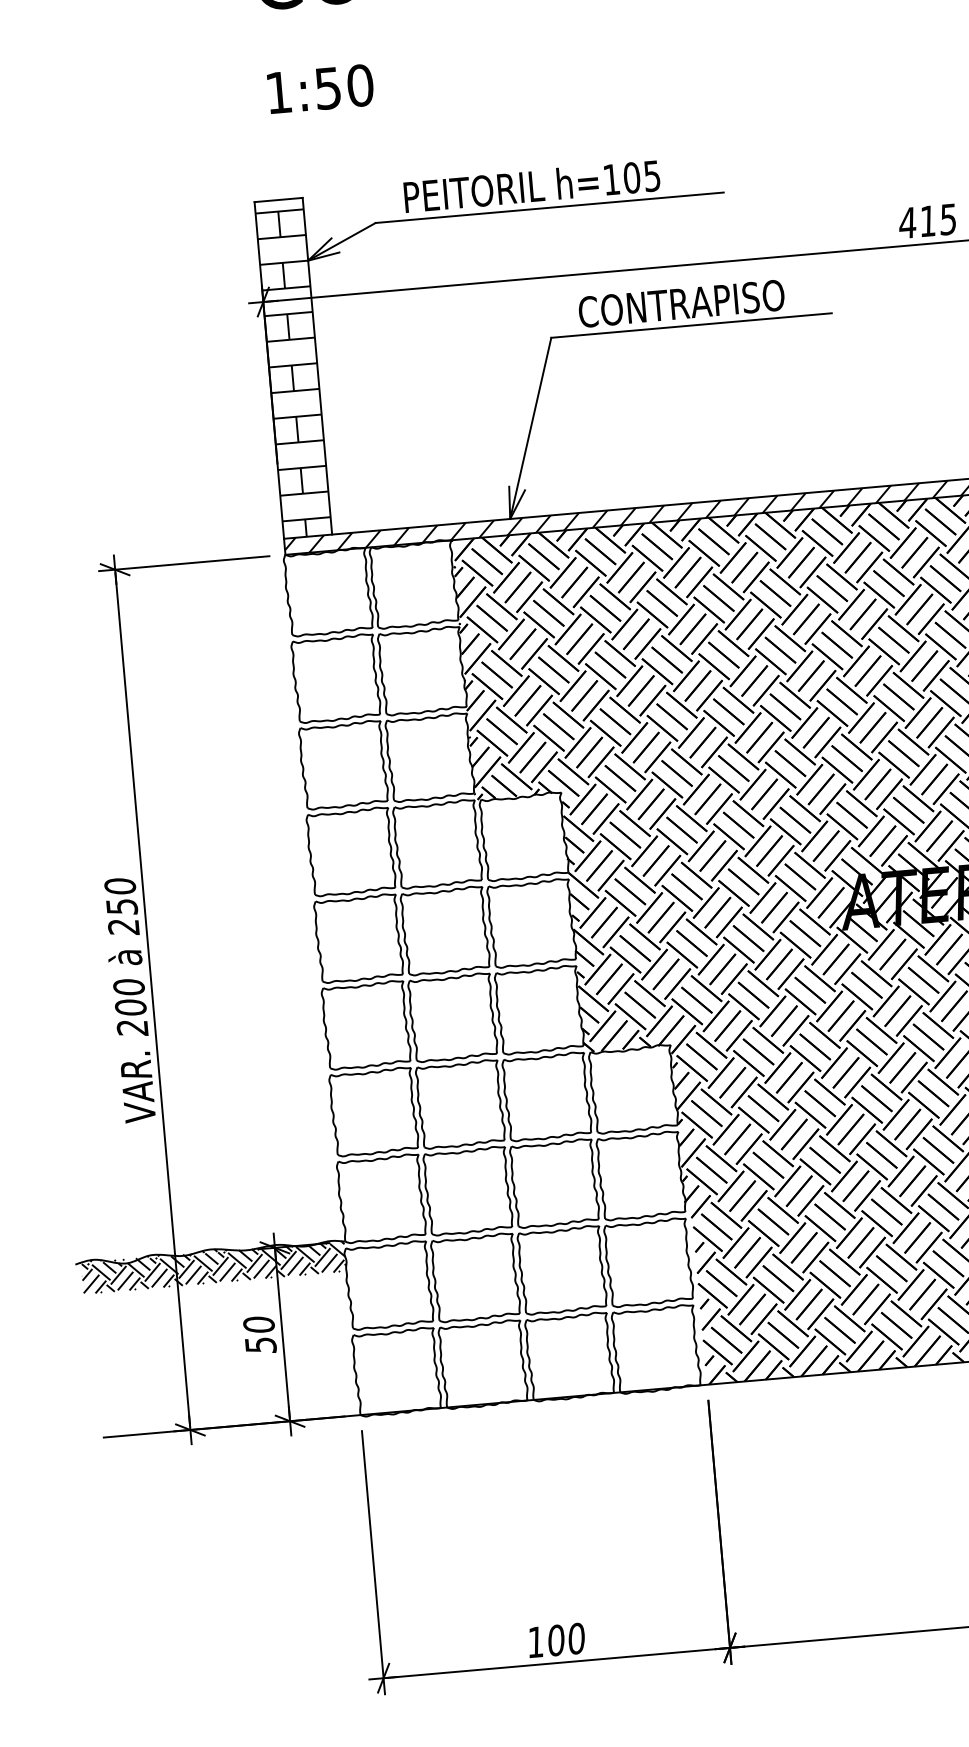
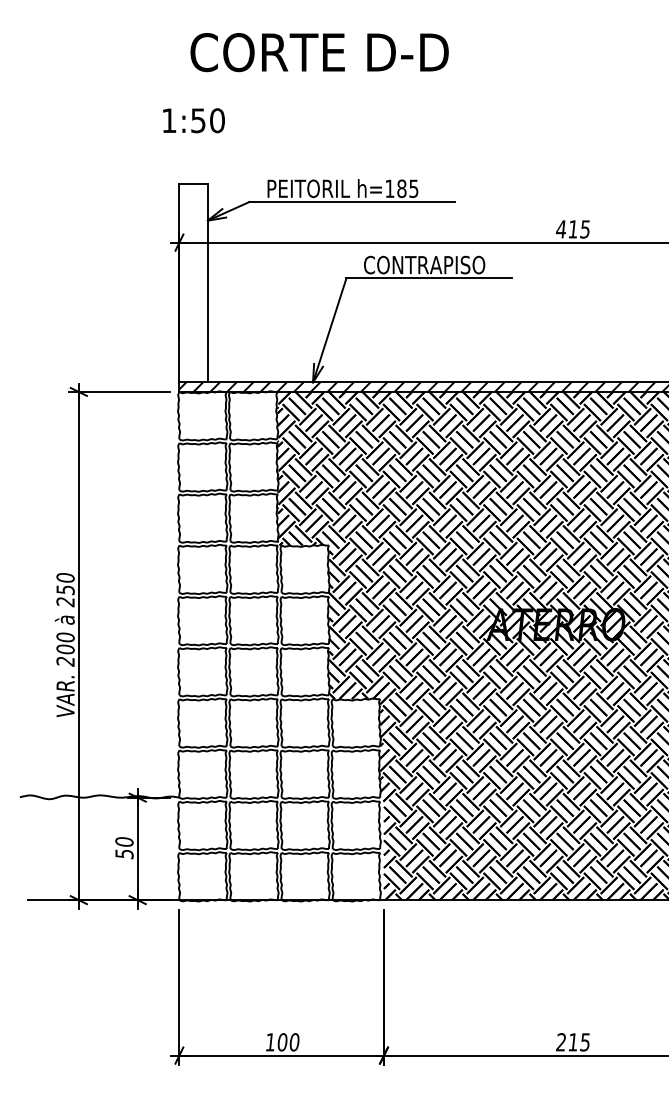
text: (319, 88) -> (193, 120), moved
text: (631, 177) -> (401, 188), h=105 -> h=185
hatch: (293, 374) -> (193, 286), removed
hatch: (213, 1266) -> (100, 805), removed

